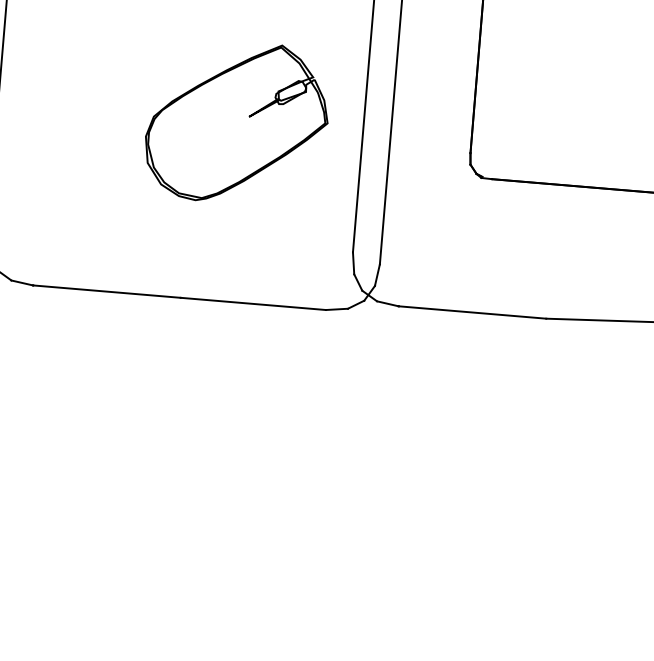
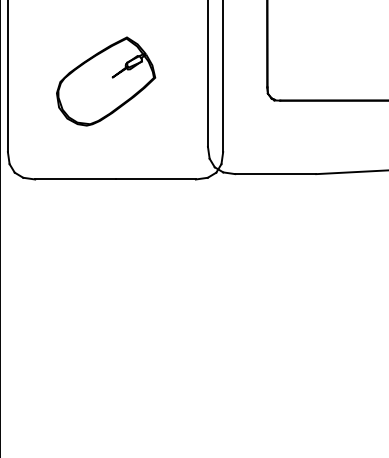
part: (238, 122) -> (106, 81), moved

